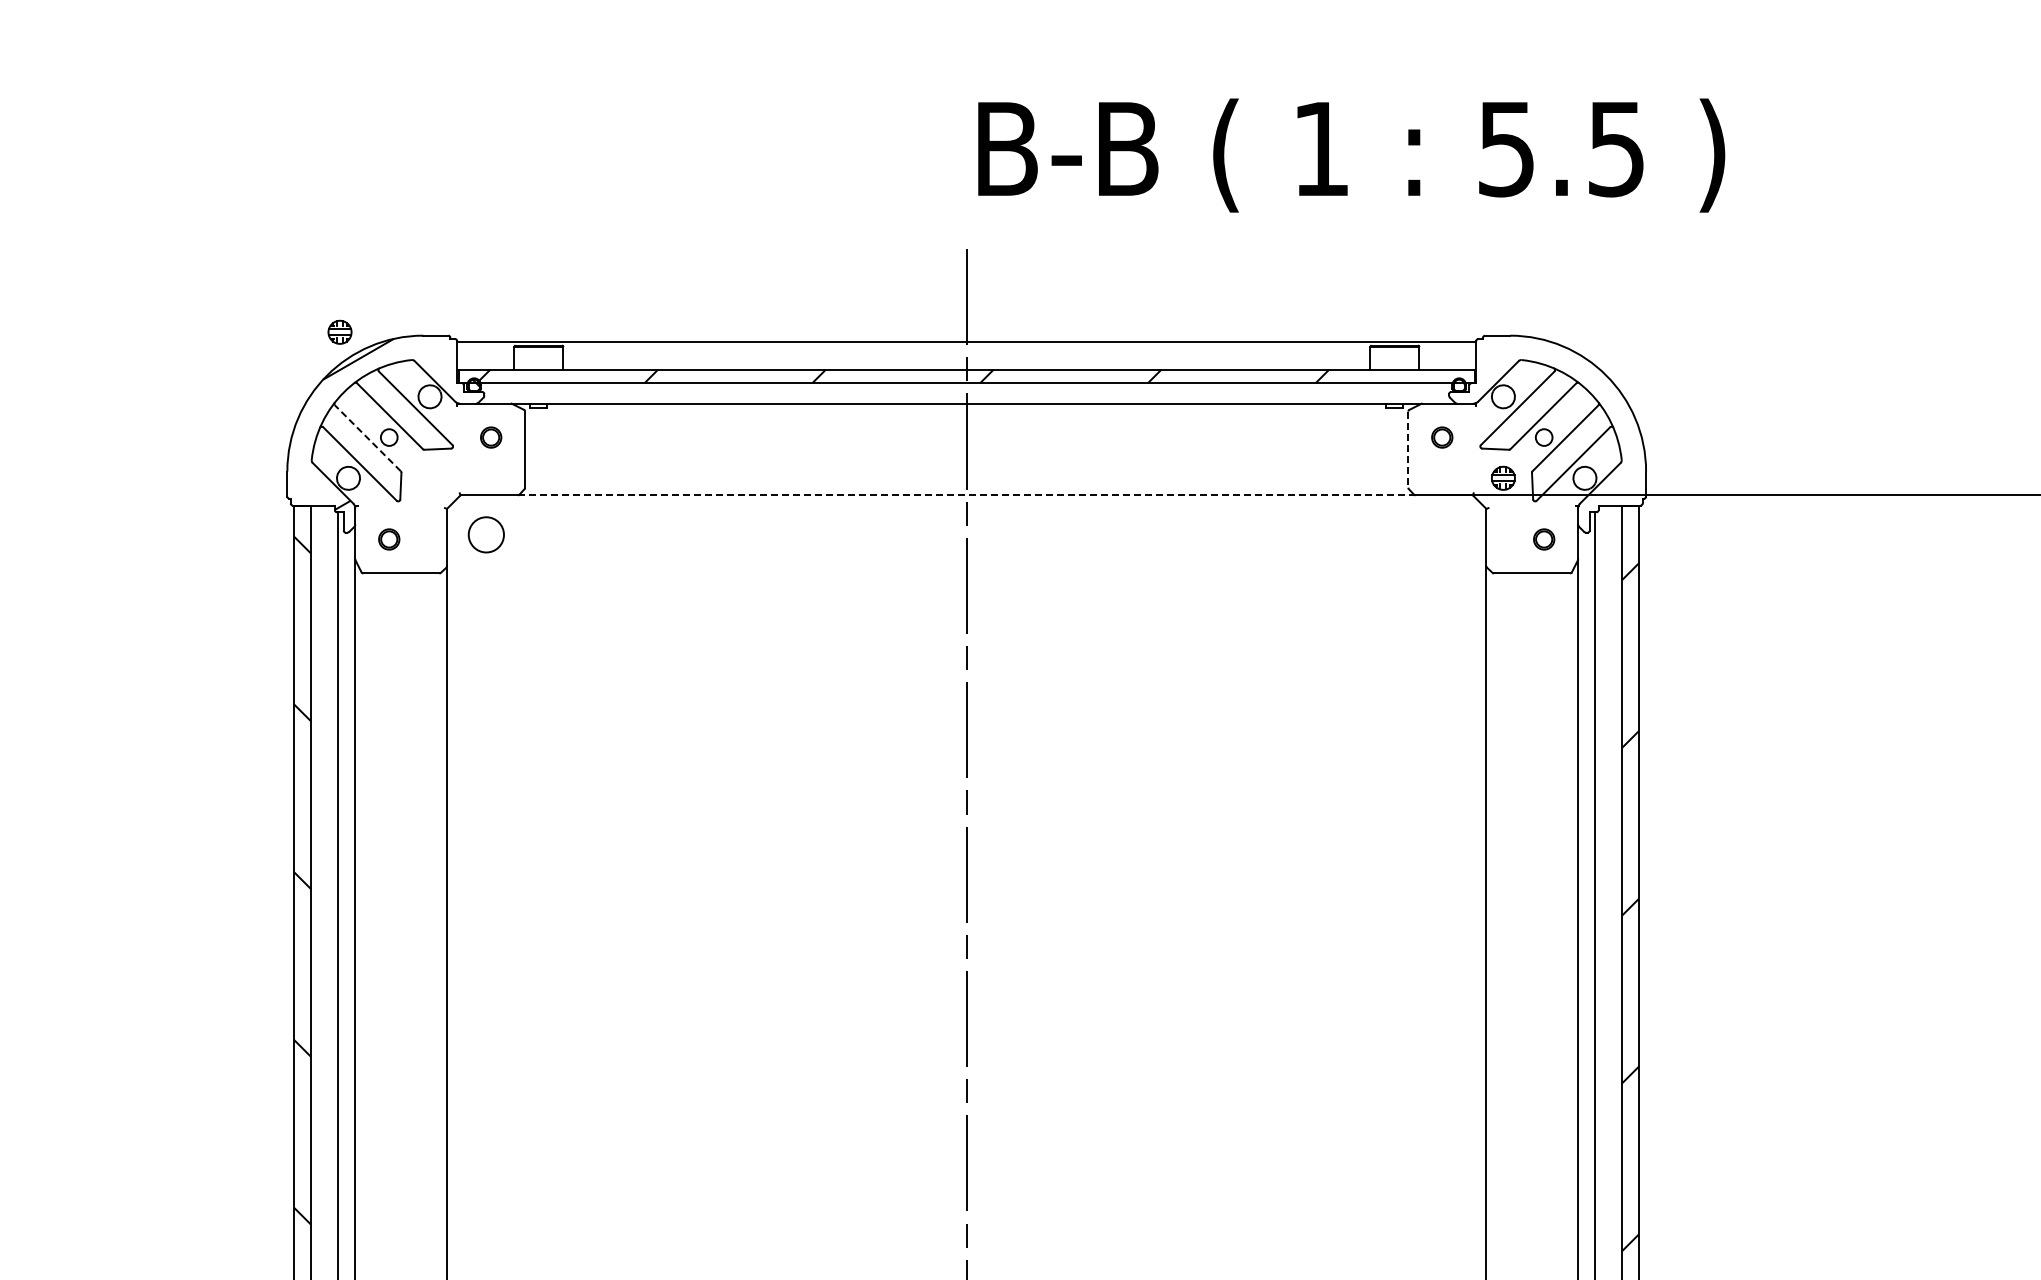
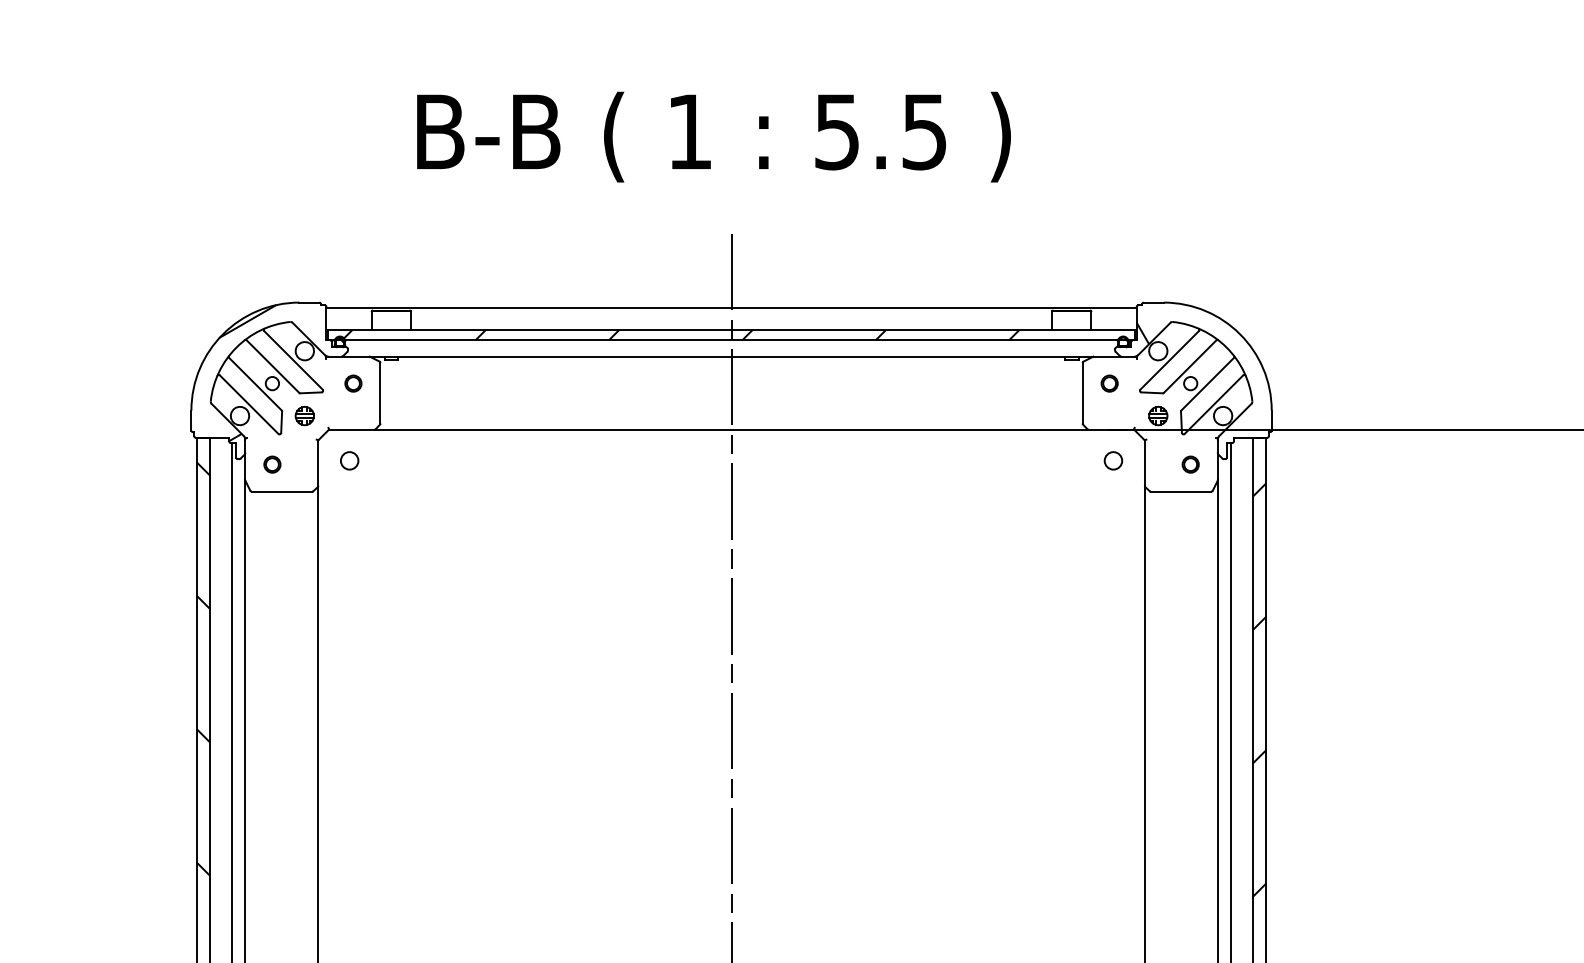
text: (1351, 155) -> (713, 137), moved
part: (339, 331) -> (304, 415), moved
hatch: (1483, 374) -> (1142, 333), added
line: (367, 438) -> (255, 384), dashed -> solid
line: (1408, 450) -> (1082, 393), dashed -> solid
line: (966, 495) -> (731, 429), dashed -> solid
circle: (486, 534) -> (349, 460), size x0.62
circle: (1446, 534) -> (1113, 460), added

